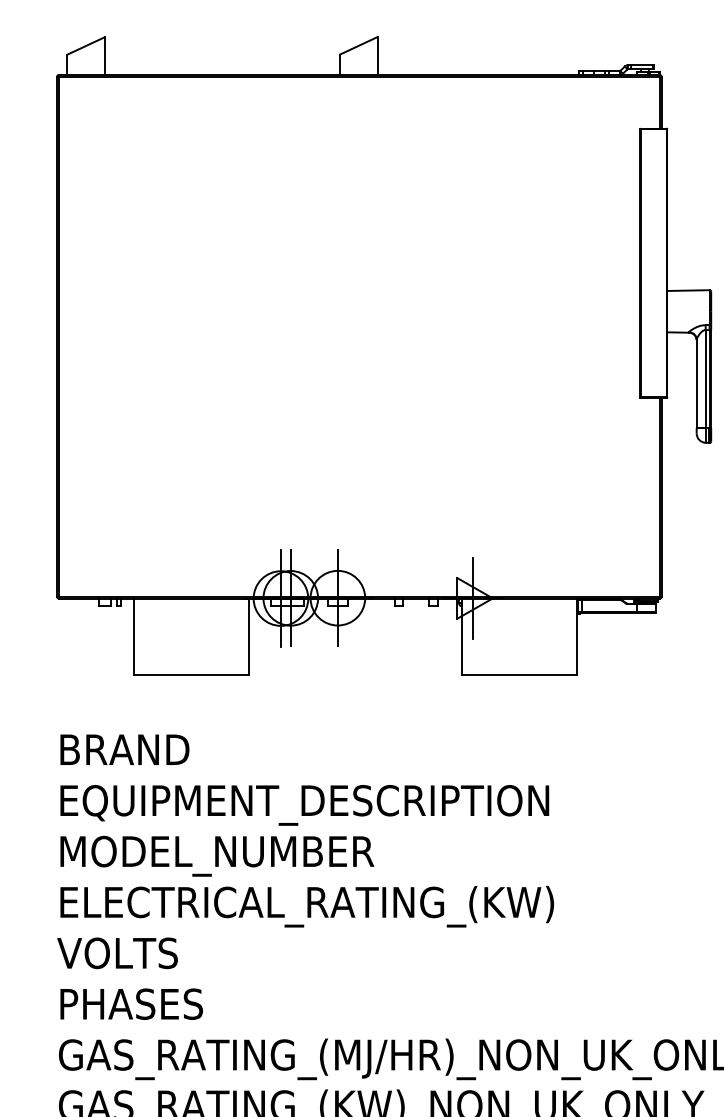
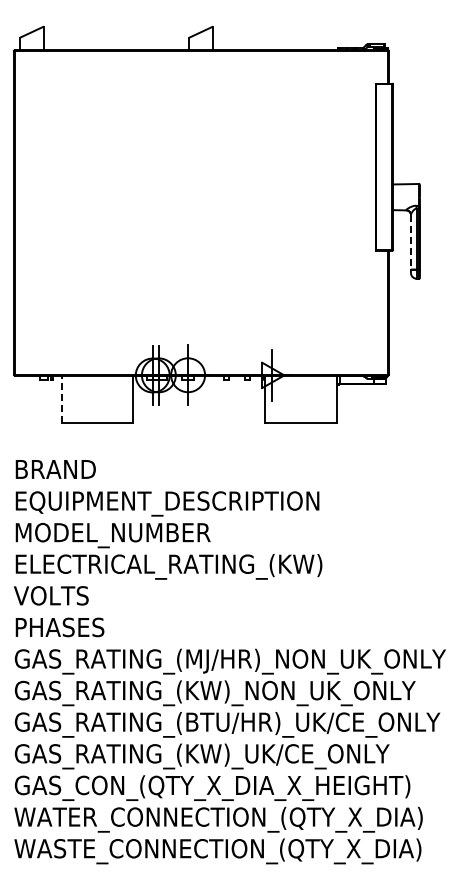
line: (695, 384) -> (410, 242), solid -> dashed
line: (134, 637) -> (61, 399), solid -> dashed

